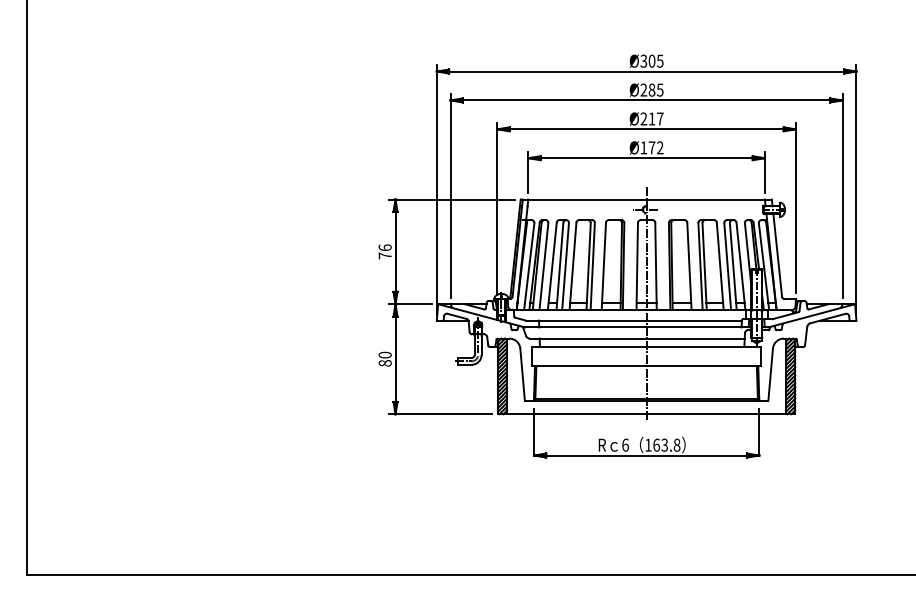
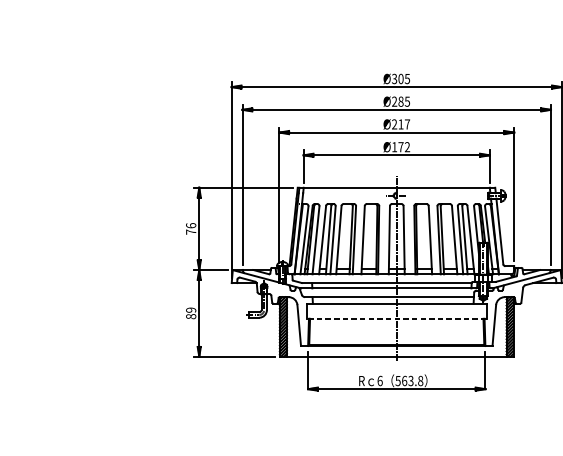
text: (384, 354) -> (190, 309), 80 -> 89
line: (646, 366) -> (396, 319), solid -> dashed
text: (648, 444) -> (398, 380), 163.8 -> 563.8

